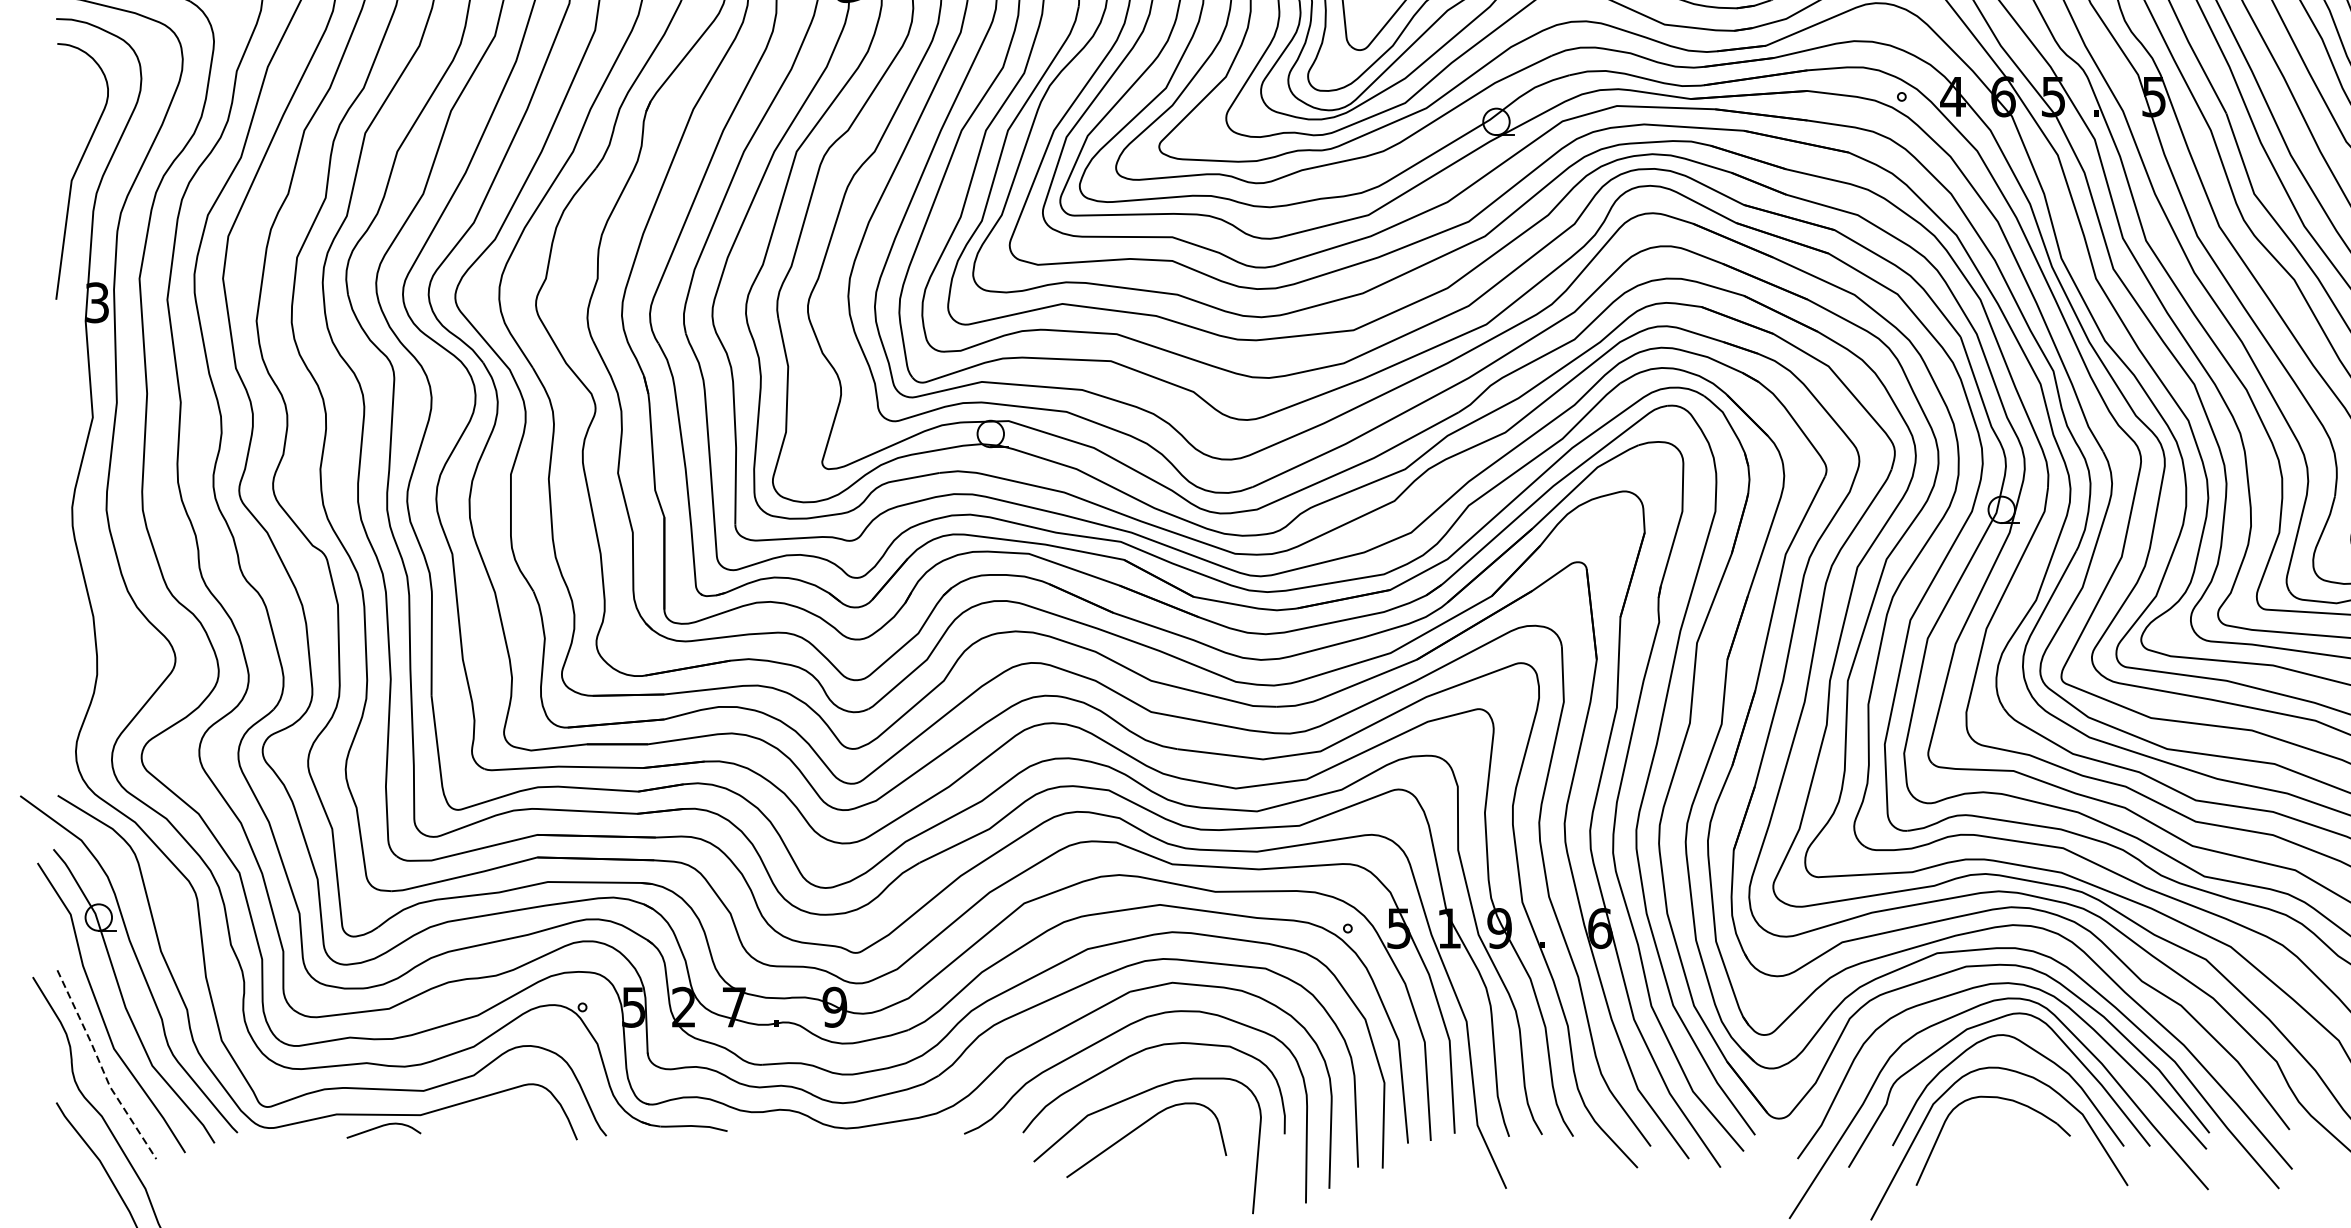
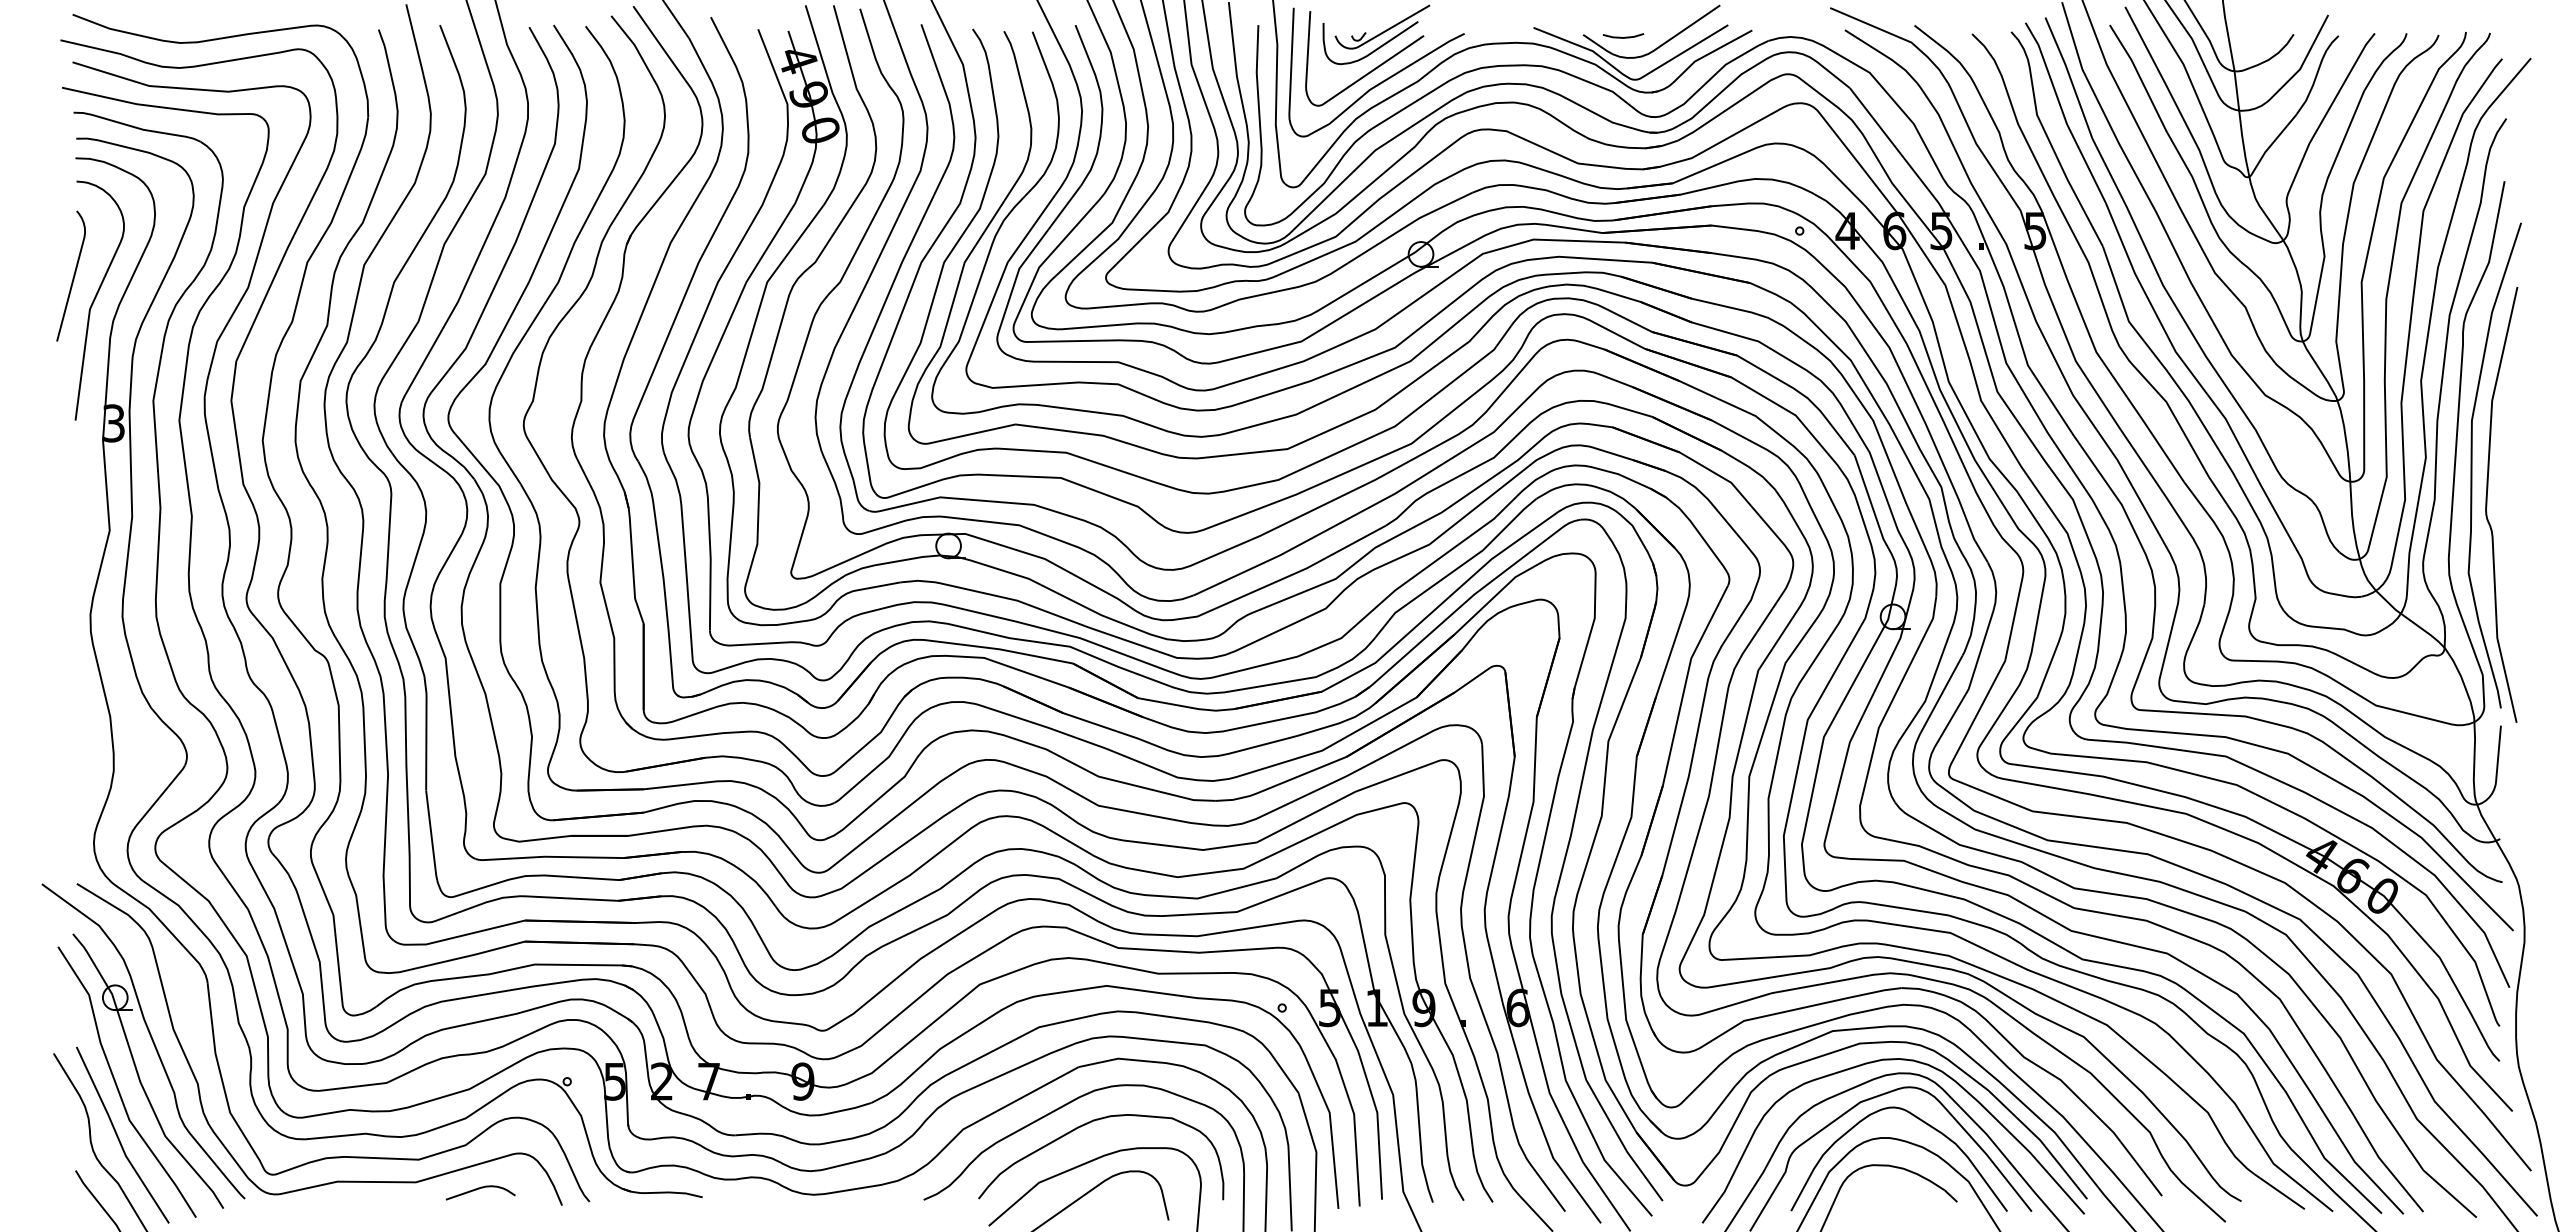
curve: (54, 144) -> (73, 275), added
line: (102, 1067) -> (118, 1137), dashed -> solid
curve: (382, 1127) -> (479, 1189), moved

